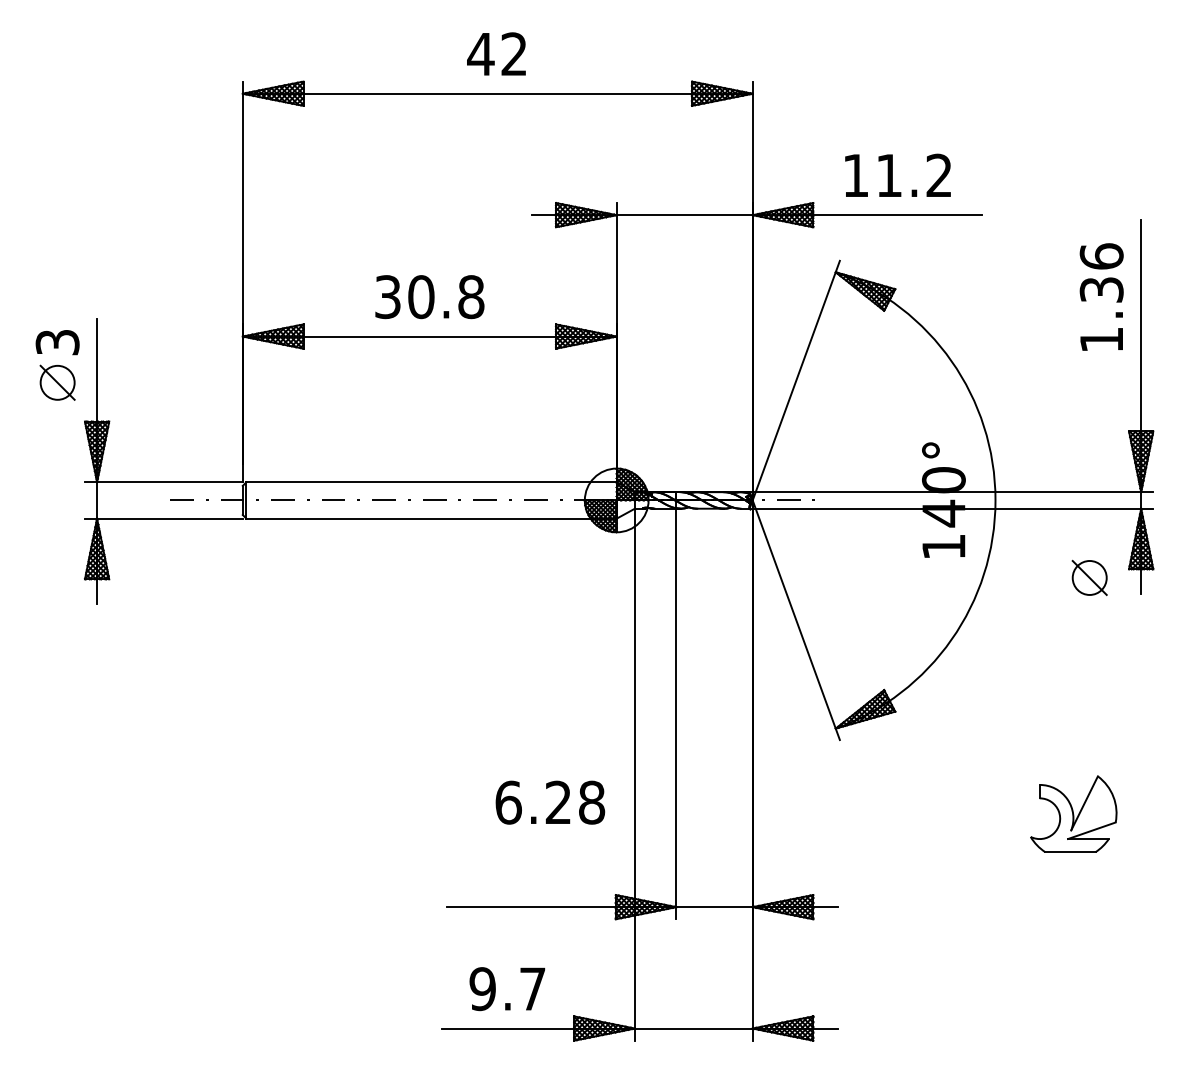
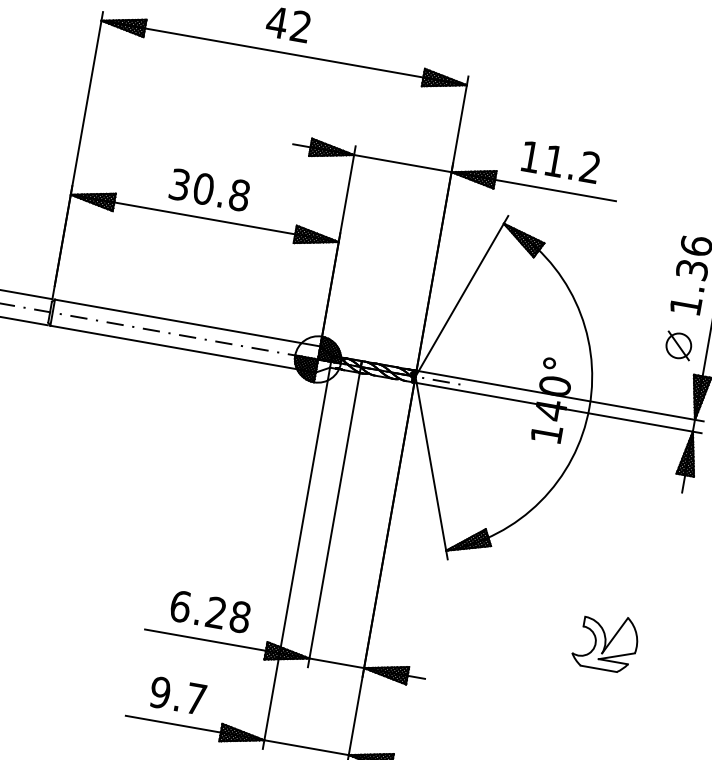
part: (1089, 577) -> (678, 345), moved
text: (550, 802) -> (210, 611), moved

